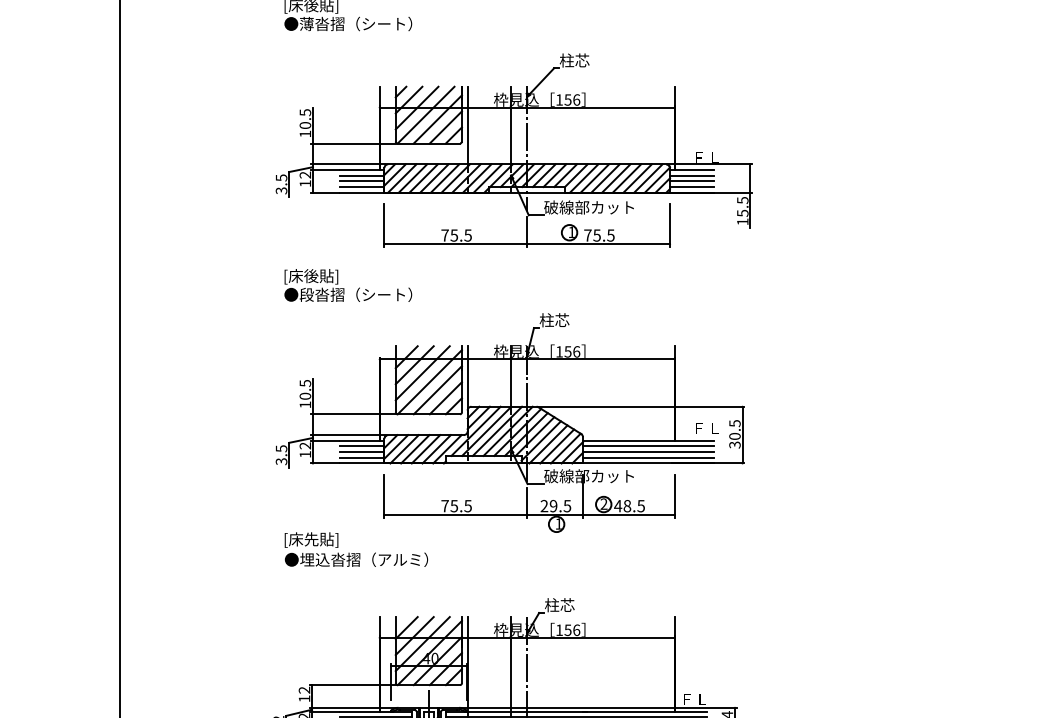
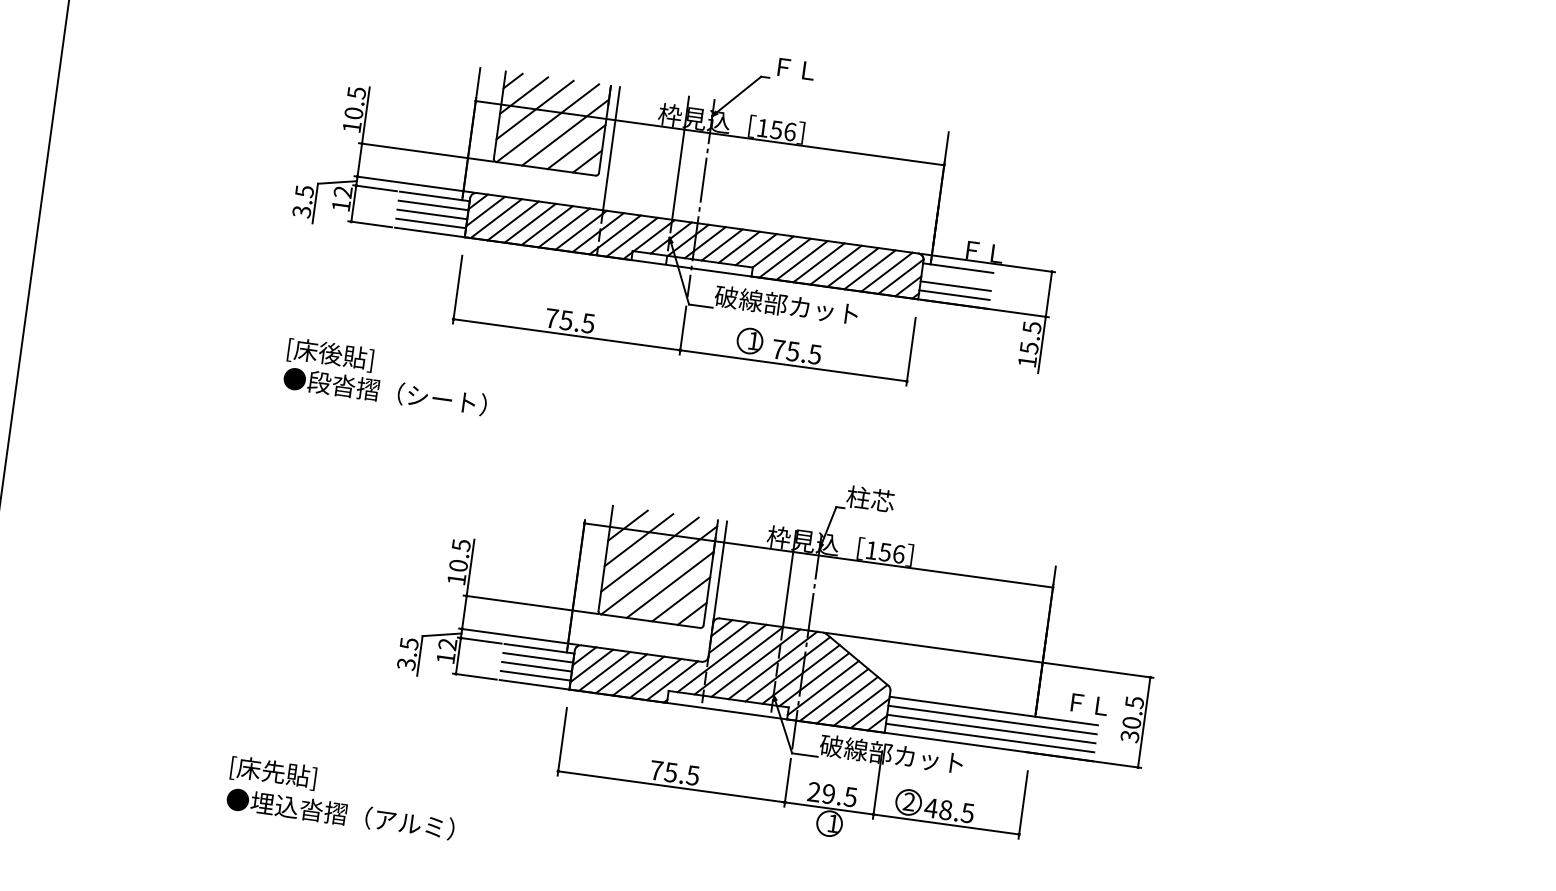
text: (574, 60) -> (795, 68), 柱芯 -> ＦＬ
line: (692, 175) -> (957, 276), removed
part: (509, 422) -> (776, 651), moved

